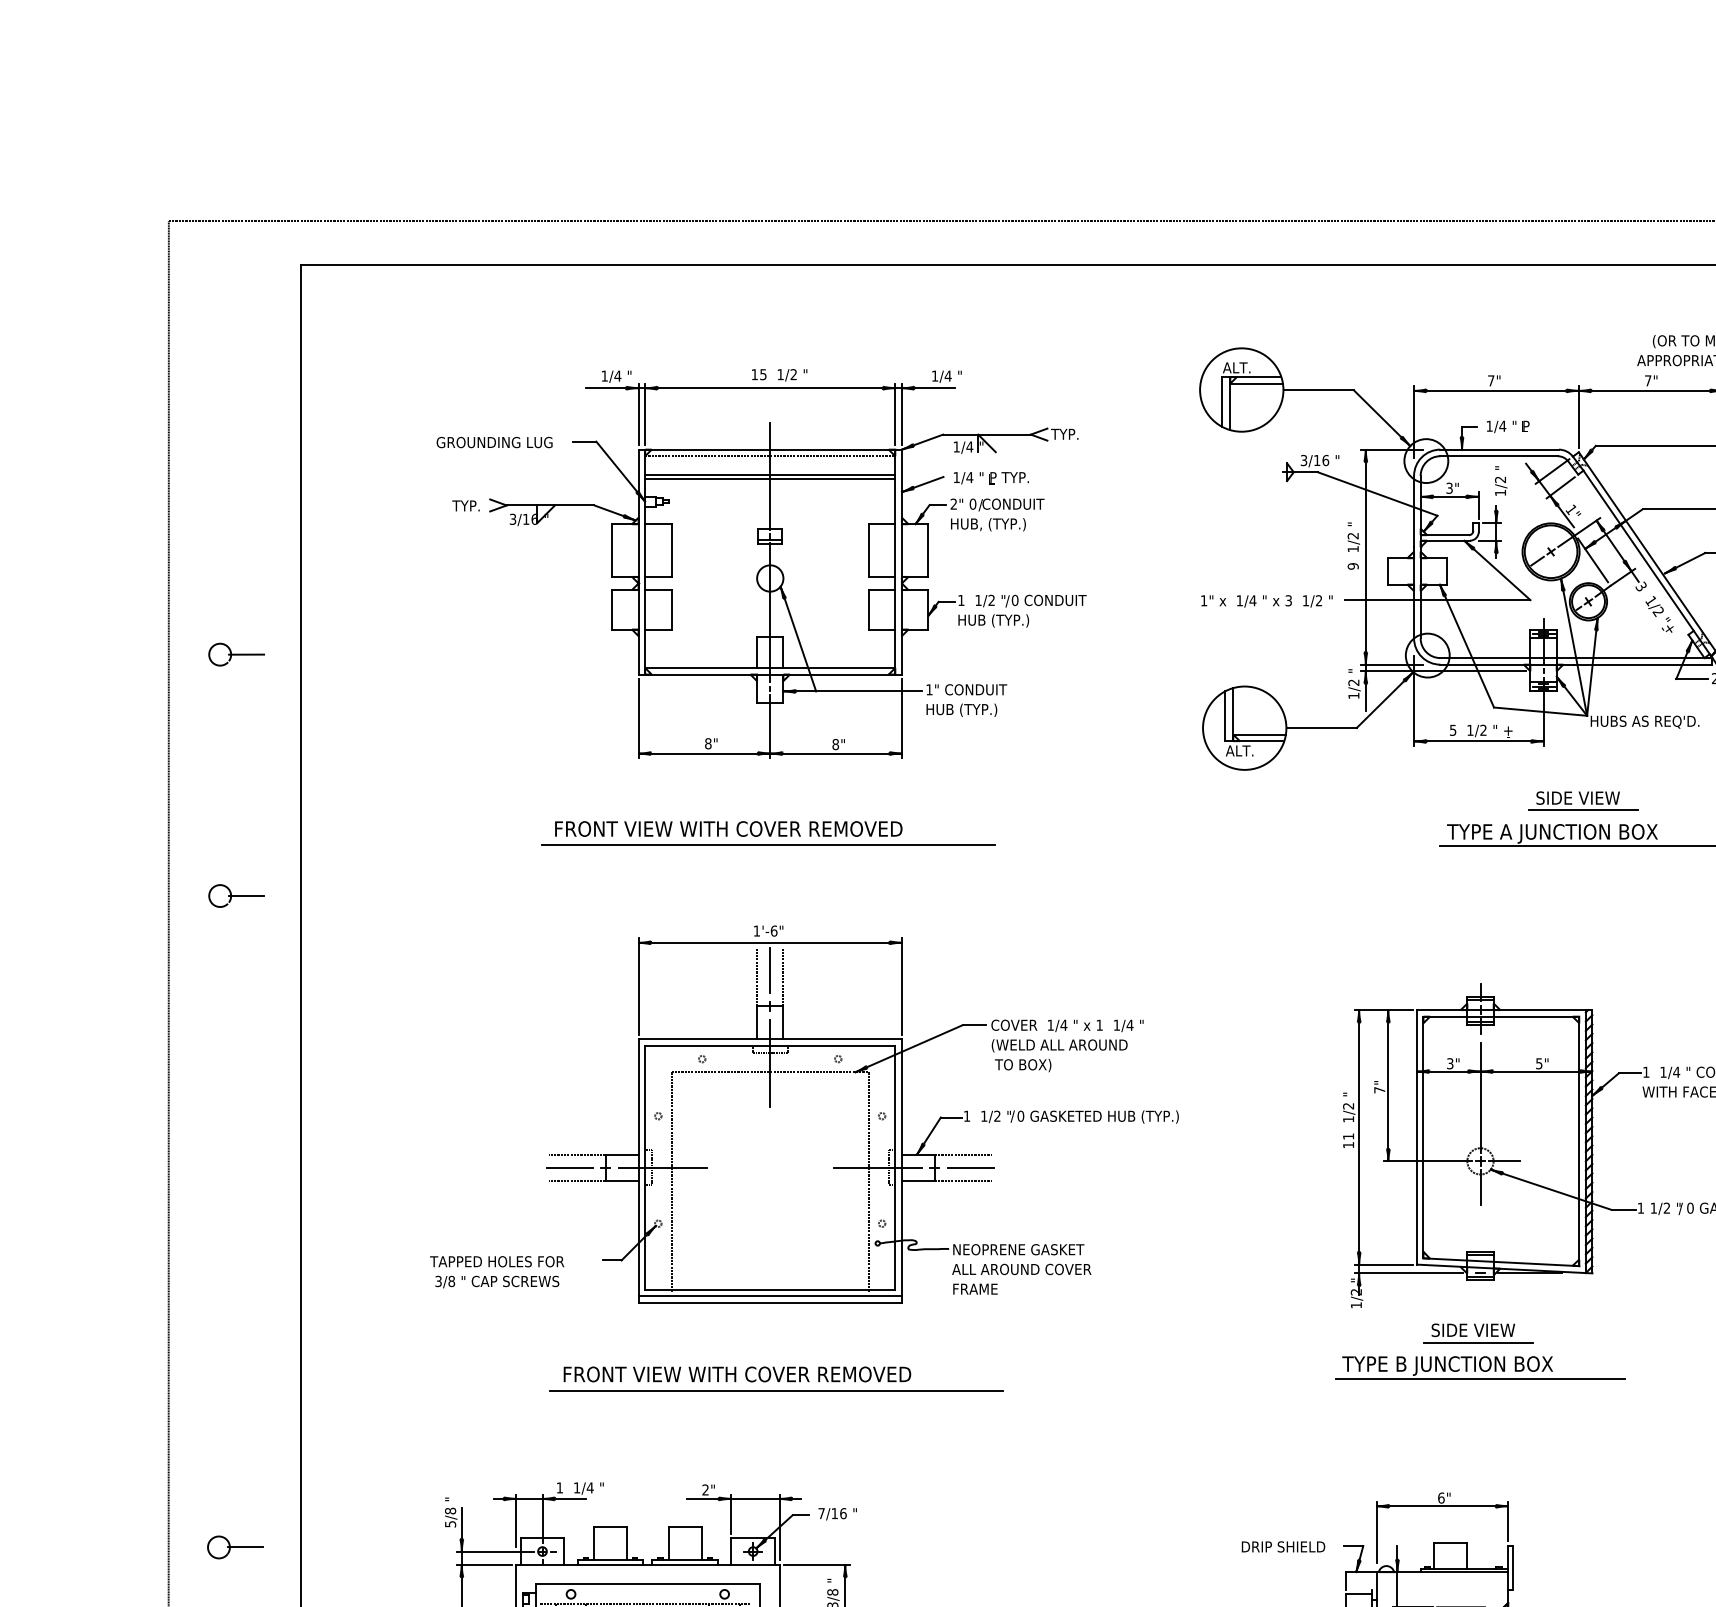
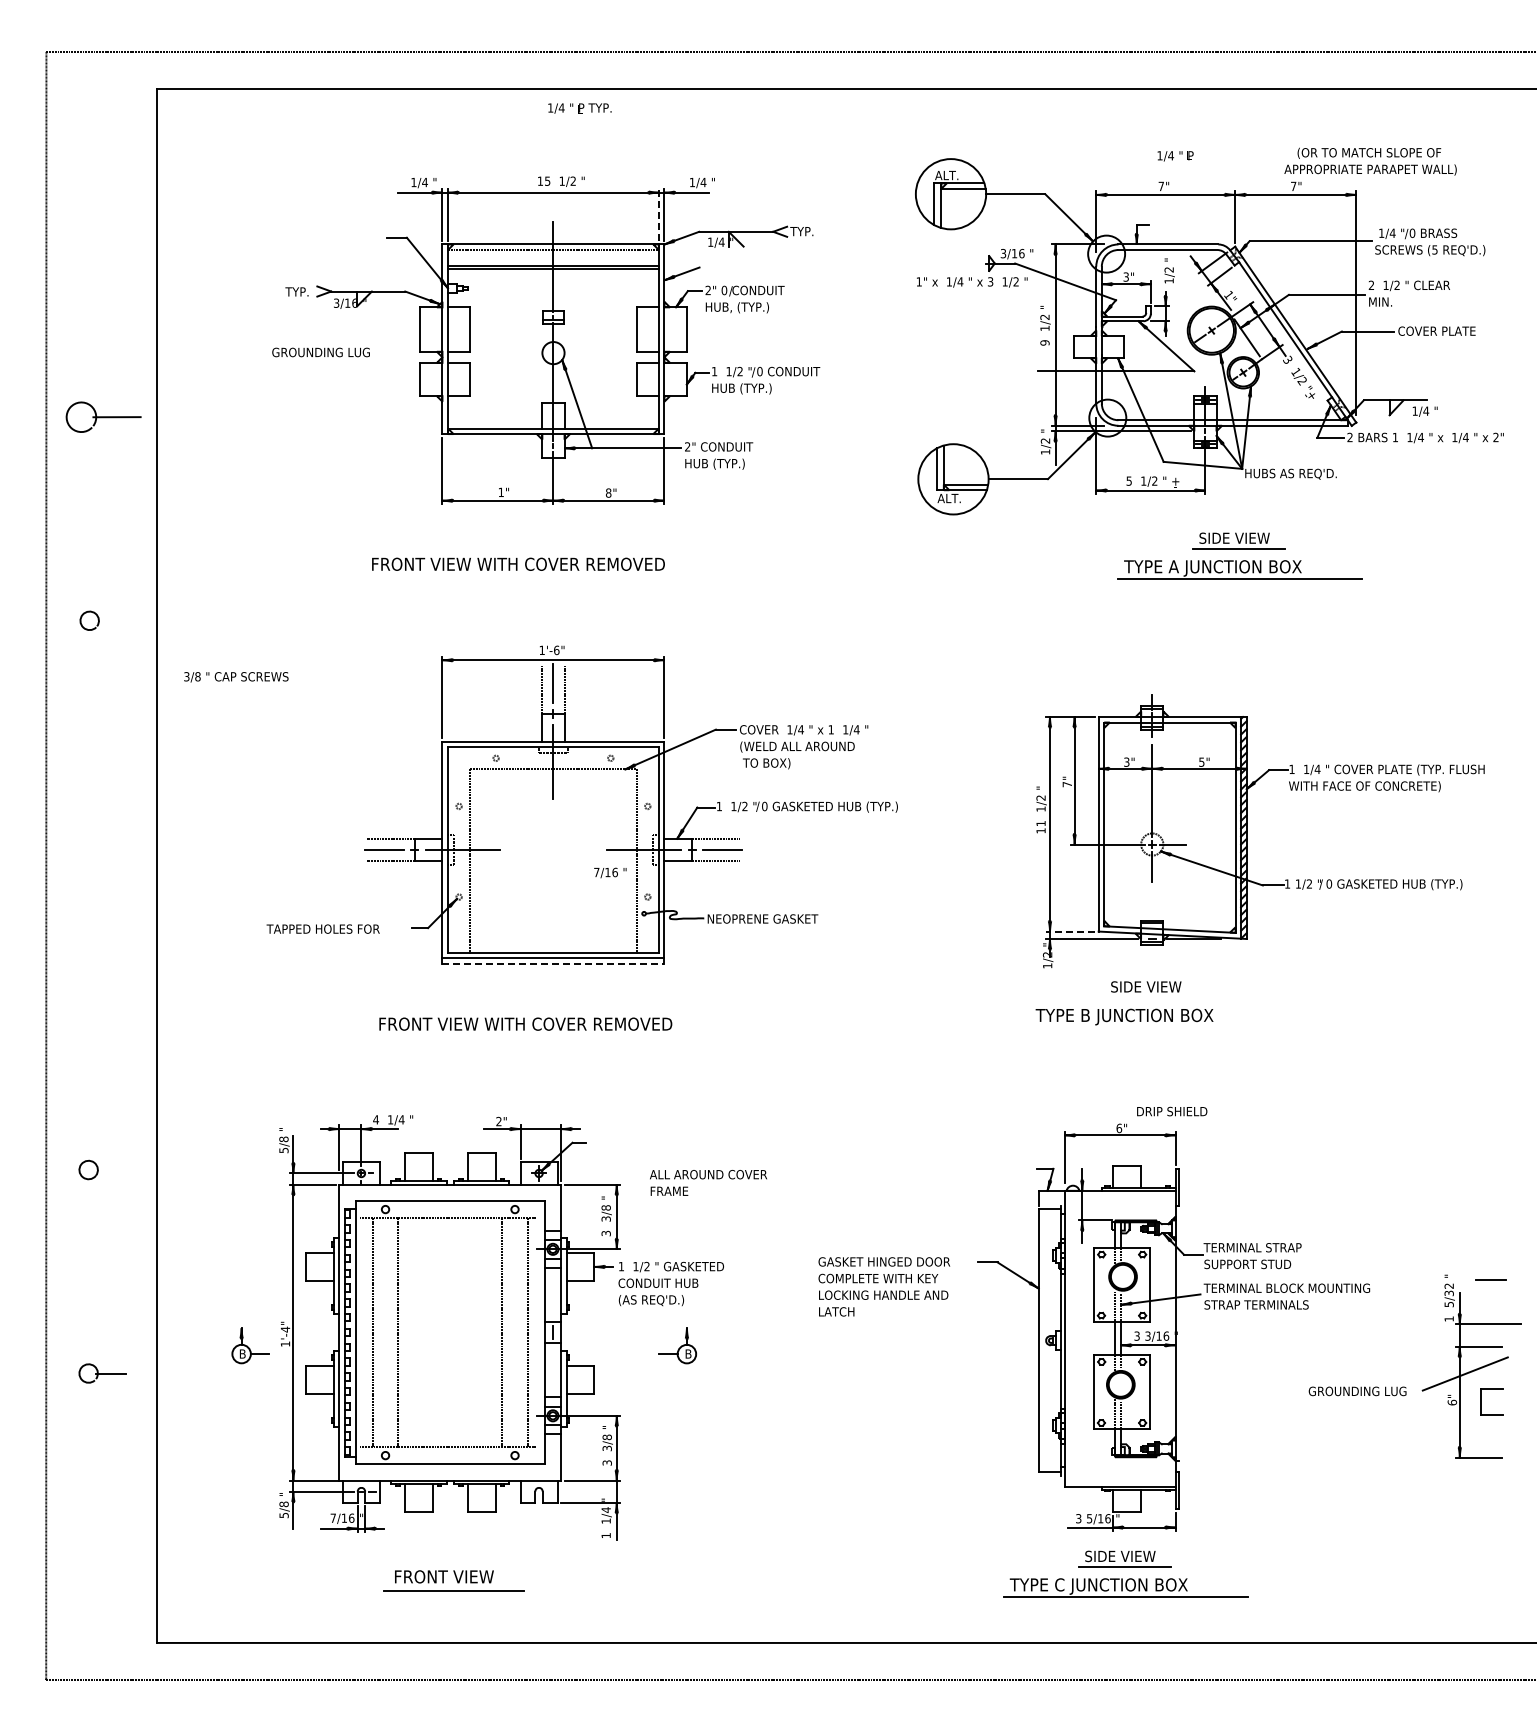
line: (894, 414) -> (658, 214), solid -> dashed
text: (1508, 427) -> (1175, 156), moved
text: (493, 442) -> (320, 352), moved
text: (990, 478) -> (579, 108), moved
text: (1267, 601) -> (972, 282), moved
part: (236, 654) -> (103, 417), size x1.6
text: (929, 689) -> (687, 446), 1" -> 2"
text: (708, 743) -> (501, 492), 8" -> 1"
line: (767, 845) -> (551, 578), removed
line: (246, 895) -> (111, 620), removed
line: (1383, 1264) -> (1070, 931), solid -> dashed
text: (1021, 1278) -> (708, 1182), moved
text: (497, 1282) -> (236, 677), moved
line: (770, 1302) -> (553, 963), solid -> dashed
line: (1478, 1342) -> (1150, 997), removed
line: (1479, 1378) -> (1151, 1027), removed
line: (776, 1390) -> (558, 1037), removed
text: (560, 1487) -> (376, 1119), 1 -> 4
text: (837, 1513) -> (610, 872), moved
line: (244, 1546) -> (110, 1169), removed
text: (1283, 1546) -> (1172, 1111), moved

